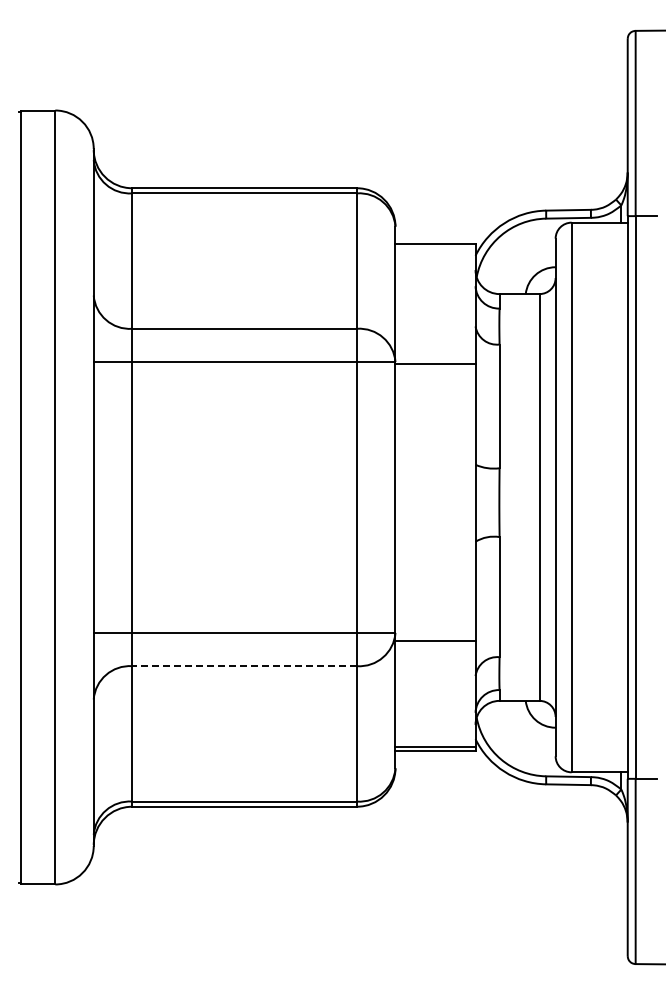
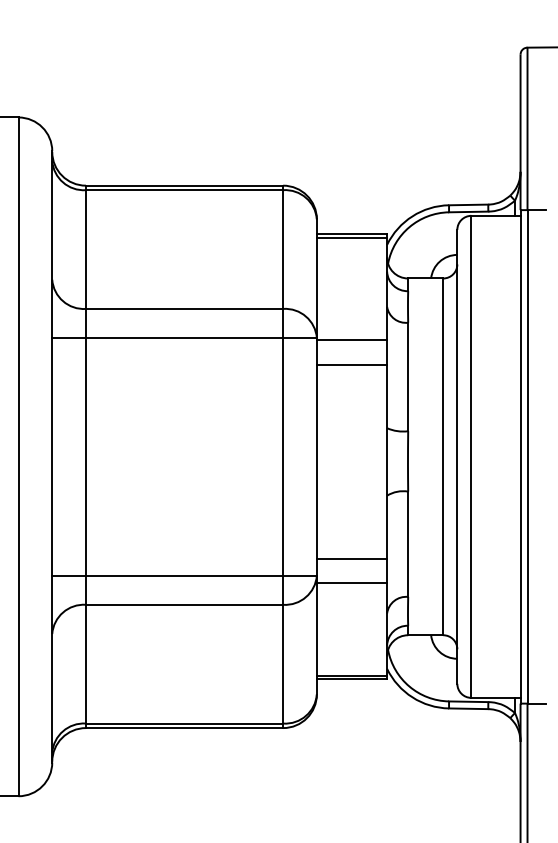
line: (435, 248) -> (351, 238), added
line: (435, 392) -> (351, 364), added
line: (435, 614) -> (351, 559), added
line: (244, 666) -> (184, 605), dashed -> solid

